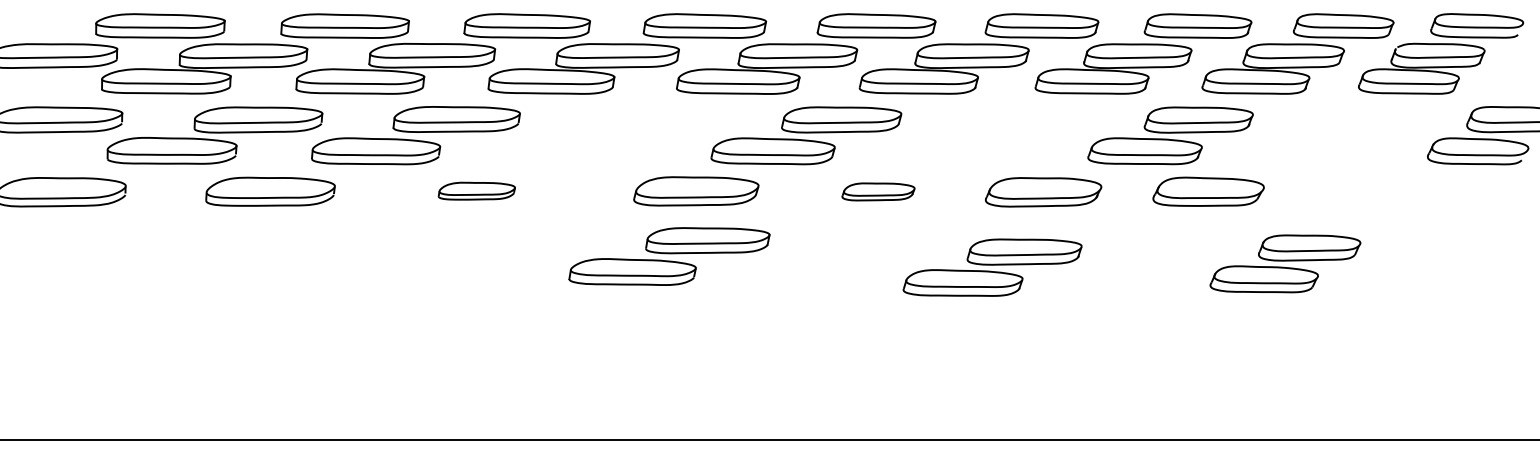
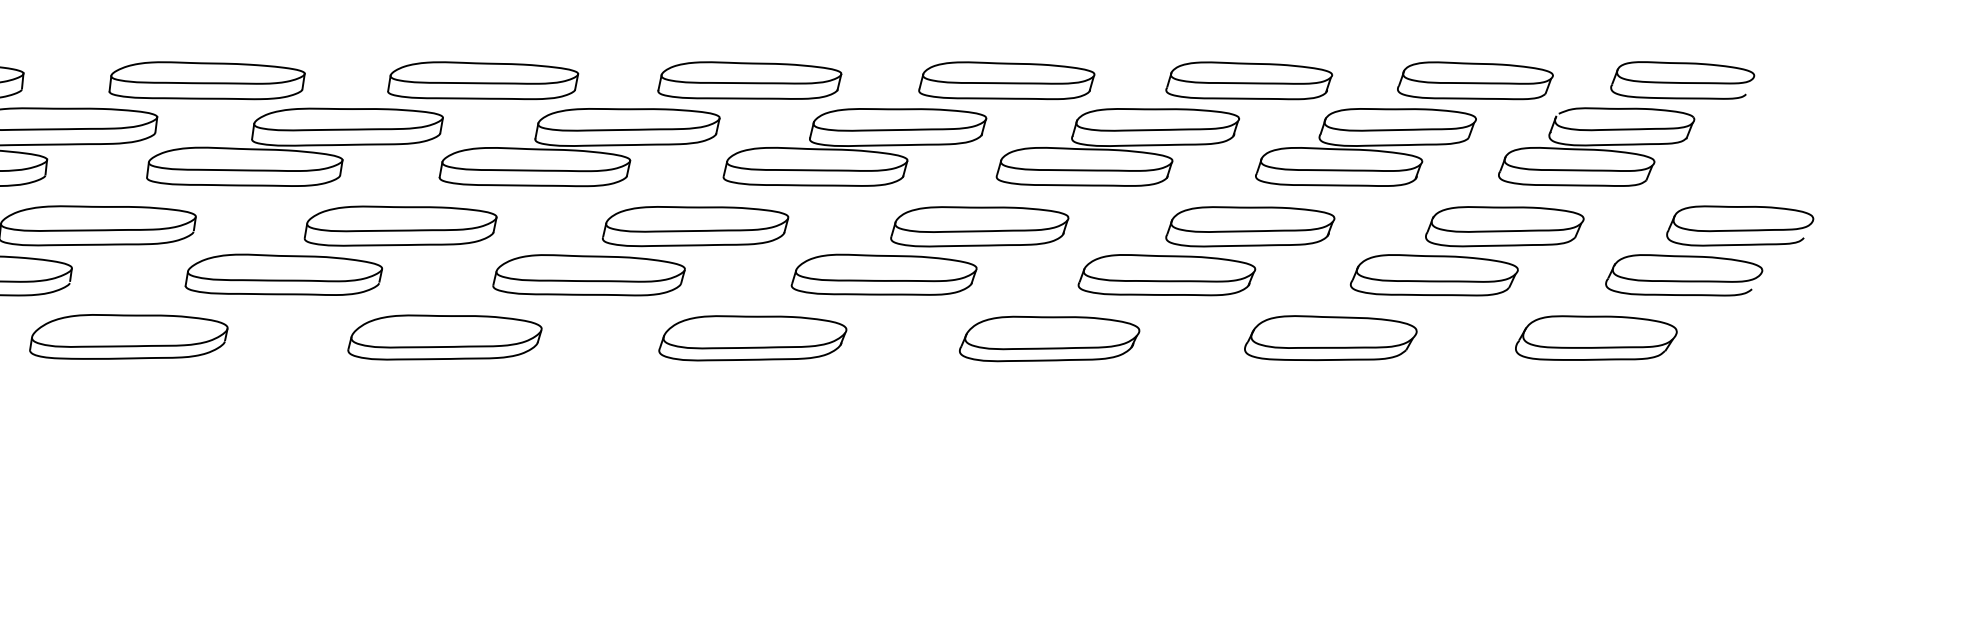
part: (476, 191) -> (128, 337), size x1.67
part: (696, 191) -> (445, 337), moved
part: (878, 191) -> (752, 337), size x1.67
part: (1208, 191) -> (1330, 337), moved
part: (1421, 191) -> (1596, 337), added
part: (1043, 192) -> (1049, 339), moved
part: (669, 256) -> (341, 250), moved
part: (1285, 263) -> (1467, 250), moved
part: (992, 267) -> (929, 250), moved

